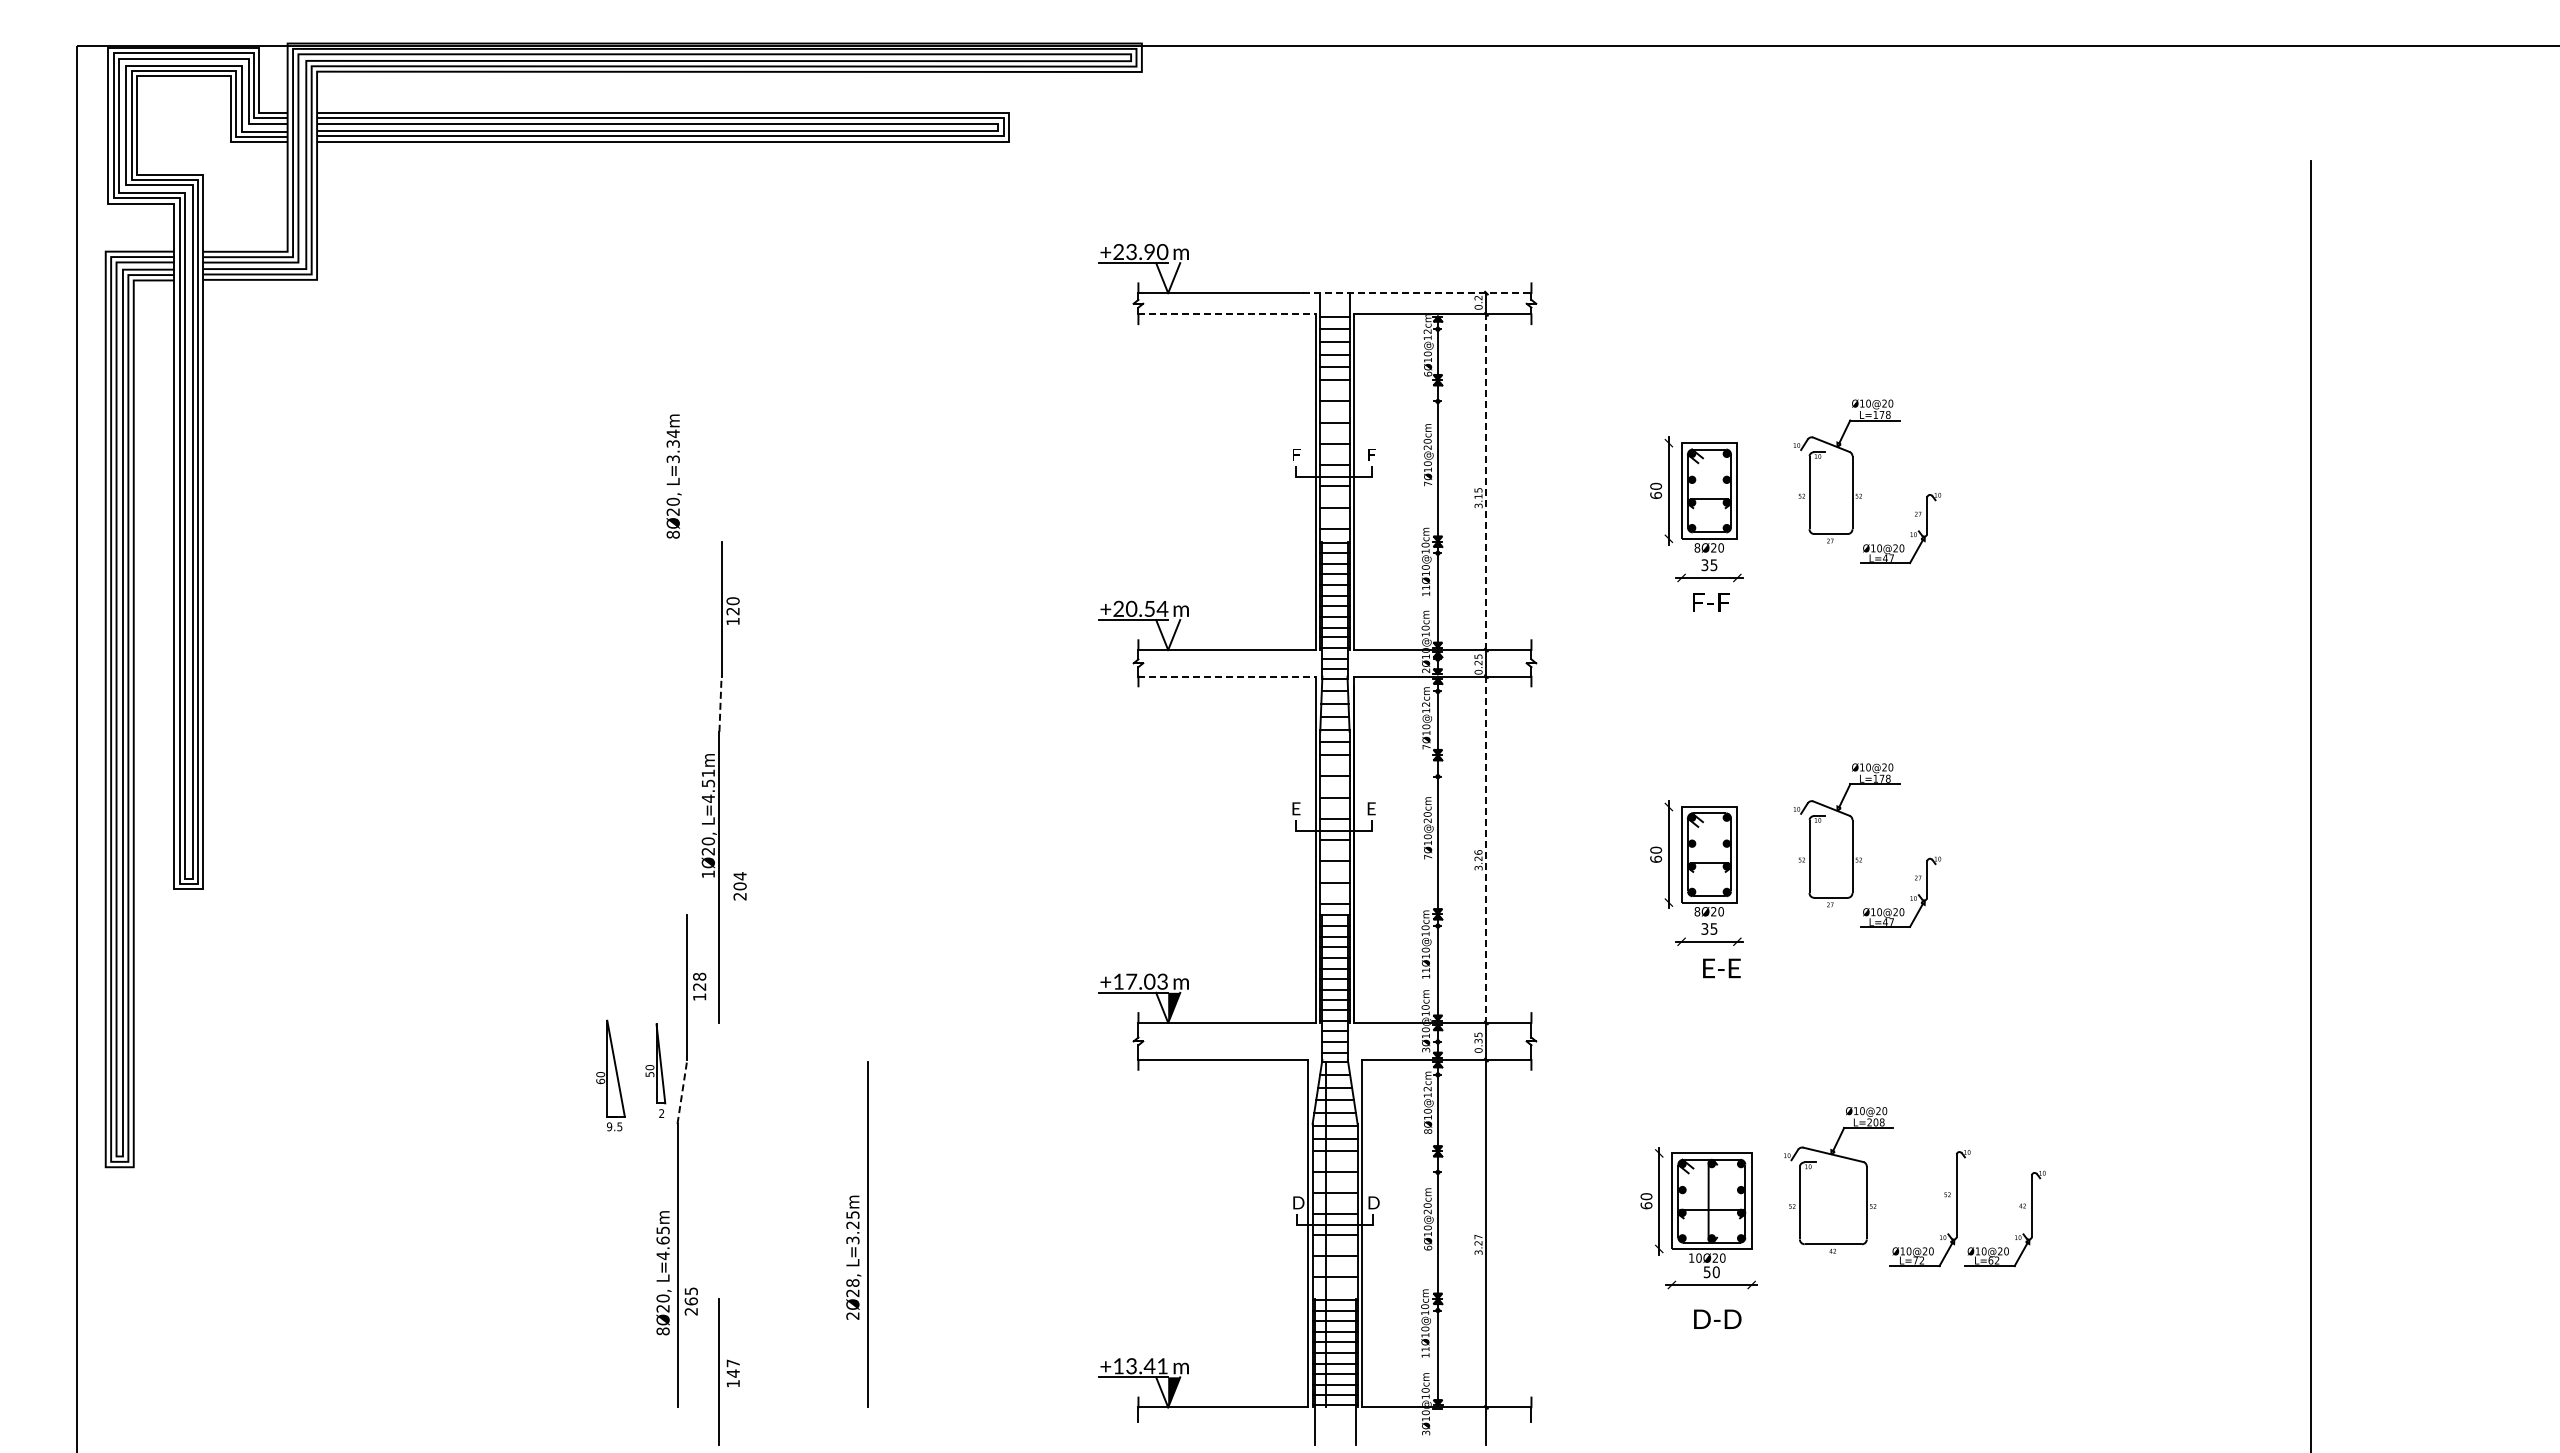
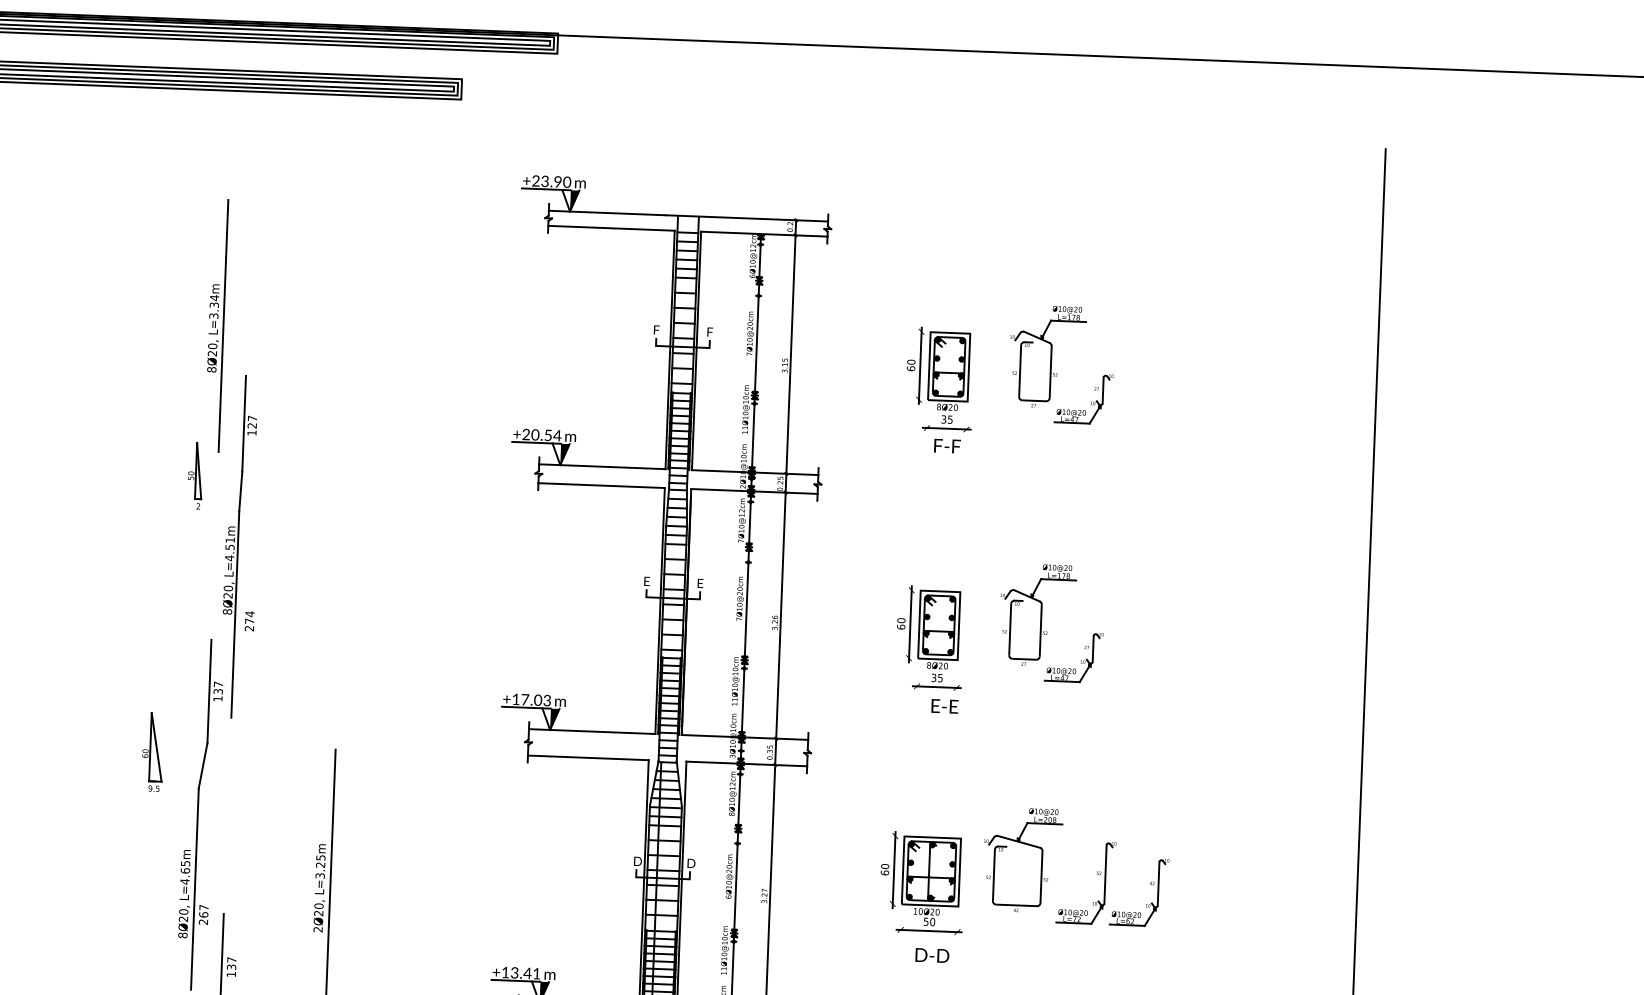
fill: (1174, 278) -> (574, 201), added
line: (1417, 293) -> (747, 218), dashed -> solid
line: (1227, 314) -> (611, 228), dashed -> solid
line: (687, 472) -> (223, 325), added
line: (1486, 482) -> (790, 354), dashed -> solid
text: (732, 601) -> (252, 418), 120 -> 127
fill: (1174, 635) -> (565, 454), added
line: (1227, 676) -> (601, 485), dashed -> solid
line: (720, 704) -> (240, 491), dashed -> solid
line: (1486, 850) -> (780, 616), dashed -> solid
text: (708, 874) -> (227, 612), 1Ø20, -> 8Ø20,
text: (739, 886) -> (249, 621), 204 -> 274
text: (699, 981) -> (218, 687), 128 -> 137
part: (655, 1070) -> (195, 475), moved
line: (682, 1091) -> (203, 765), dashed -> solid
text: (852, 1282) -> (318, 905), 2Ø28, -> 2Ø20,
text: (691, 1291) -> (204, 907), 265 -> 267
text: (732, 1373) -> (231, 967), 147 -> 137

